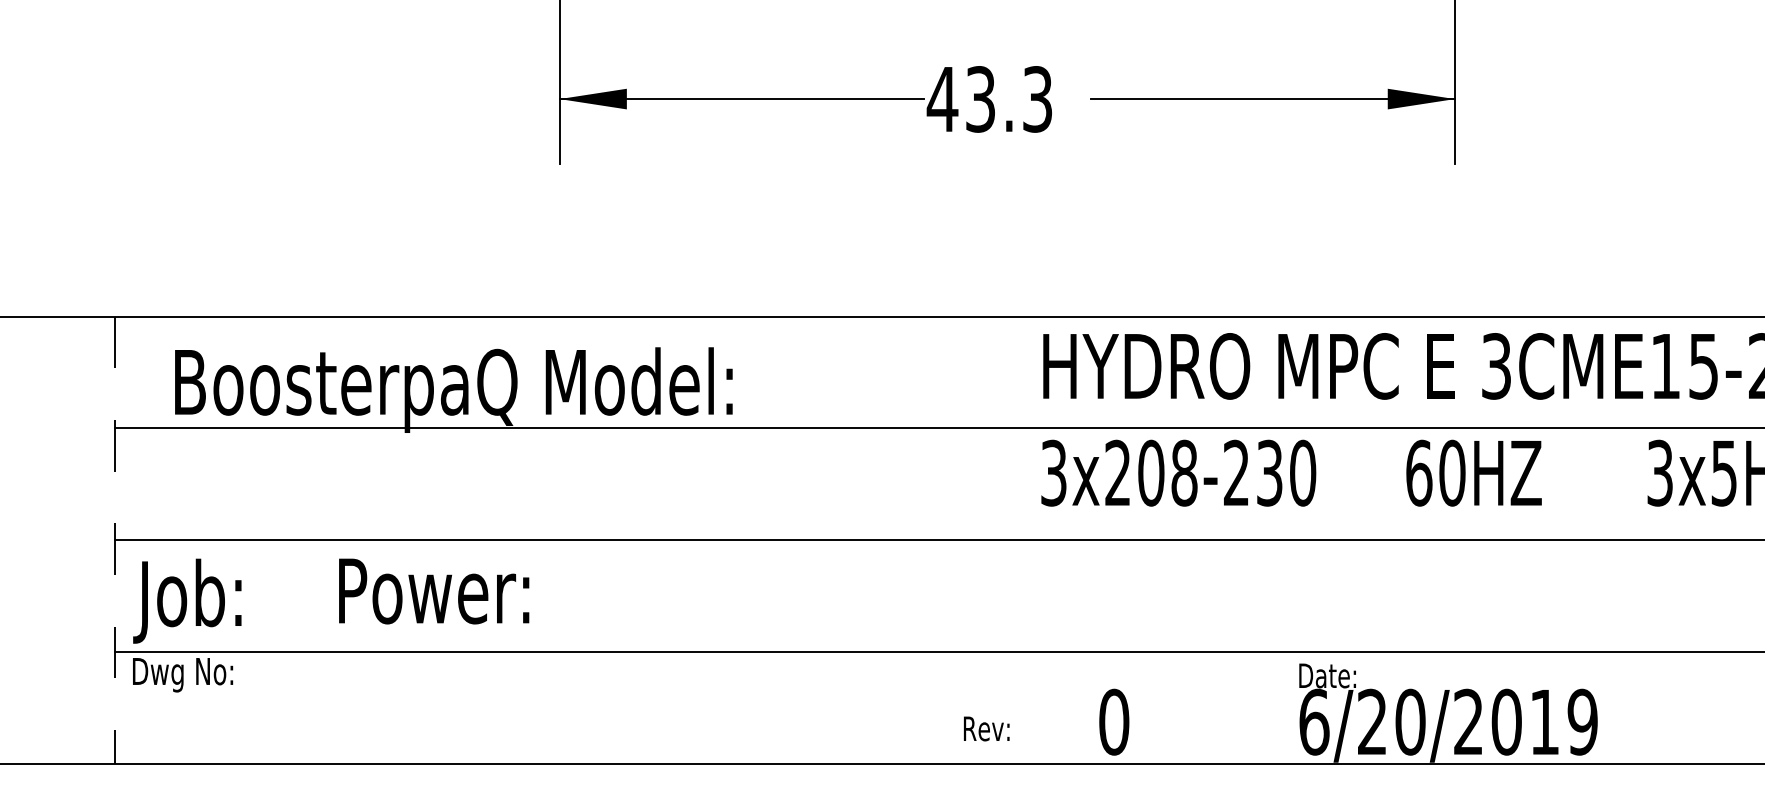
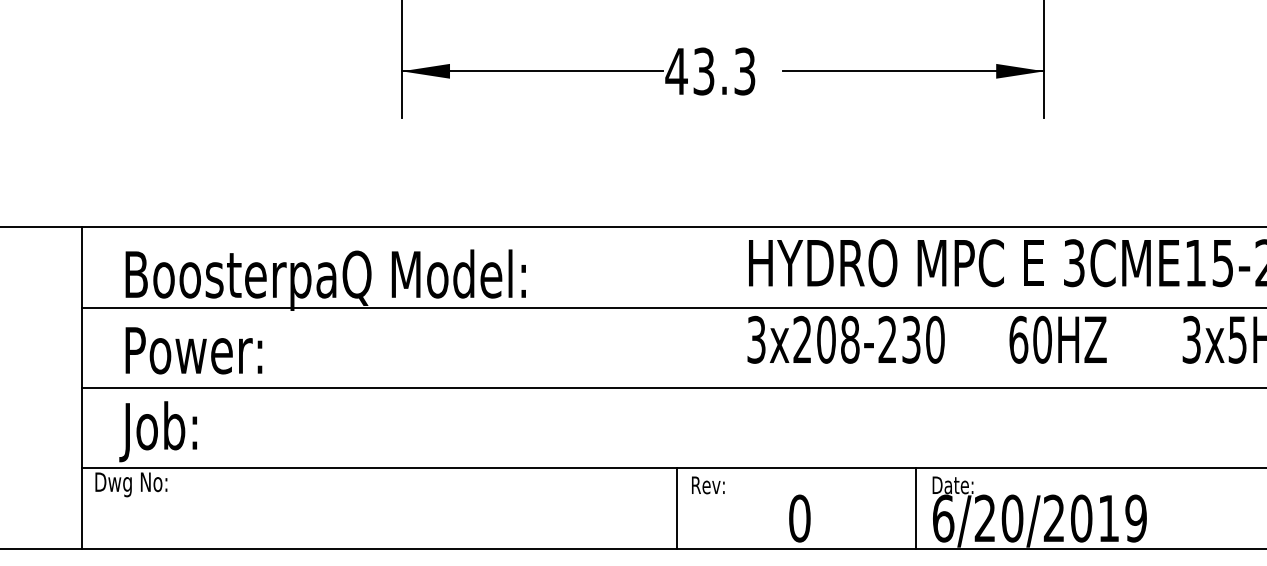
line: (114, 540) -> (82, 388), dashed -> solid
text: (434, 591) -> (194, 350), moved
text: (187, 600) -> (158, 431), moved
line: (943, 708) -> (677, 508), added
line: (1276, 708) -> (916, 508), added
text: (986, 728) -> (708, 485), moved

